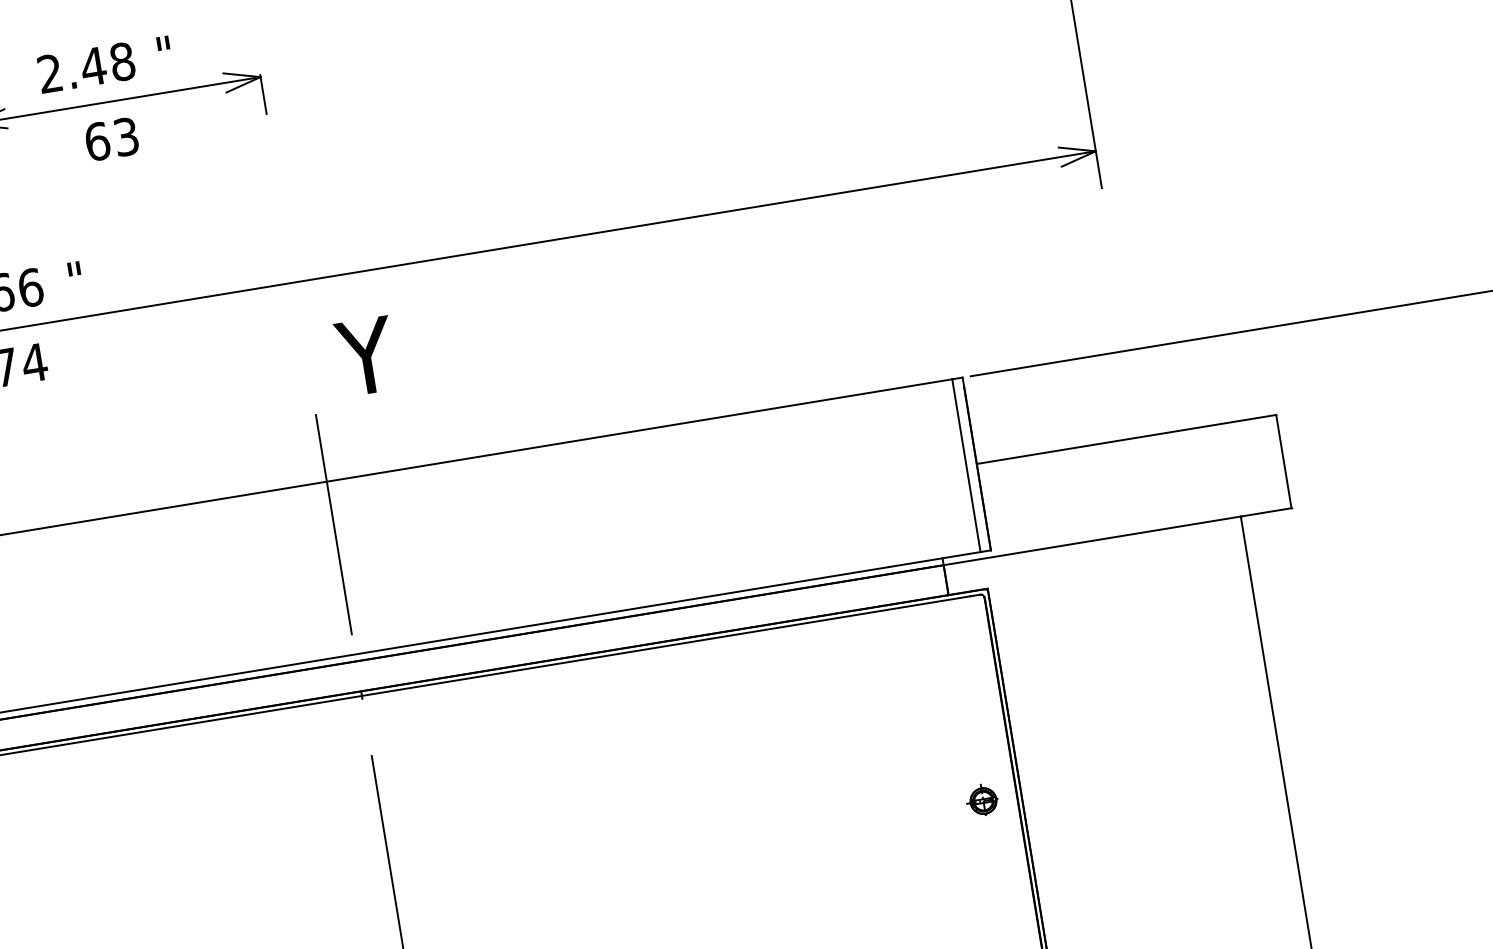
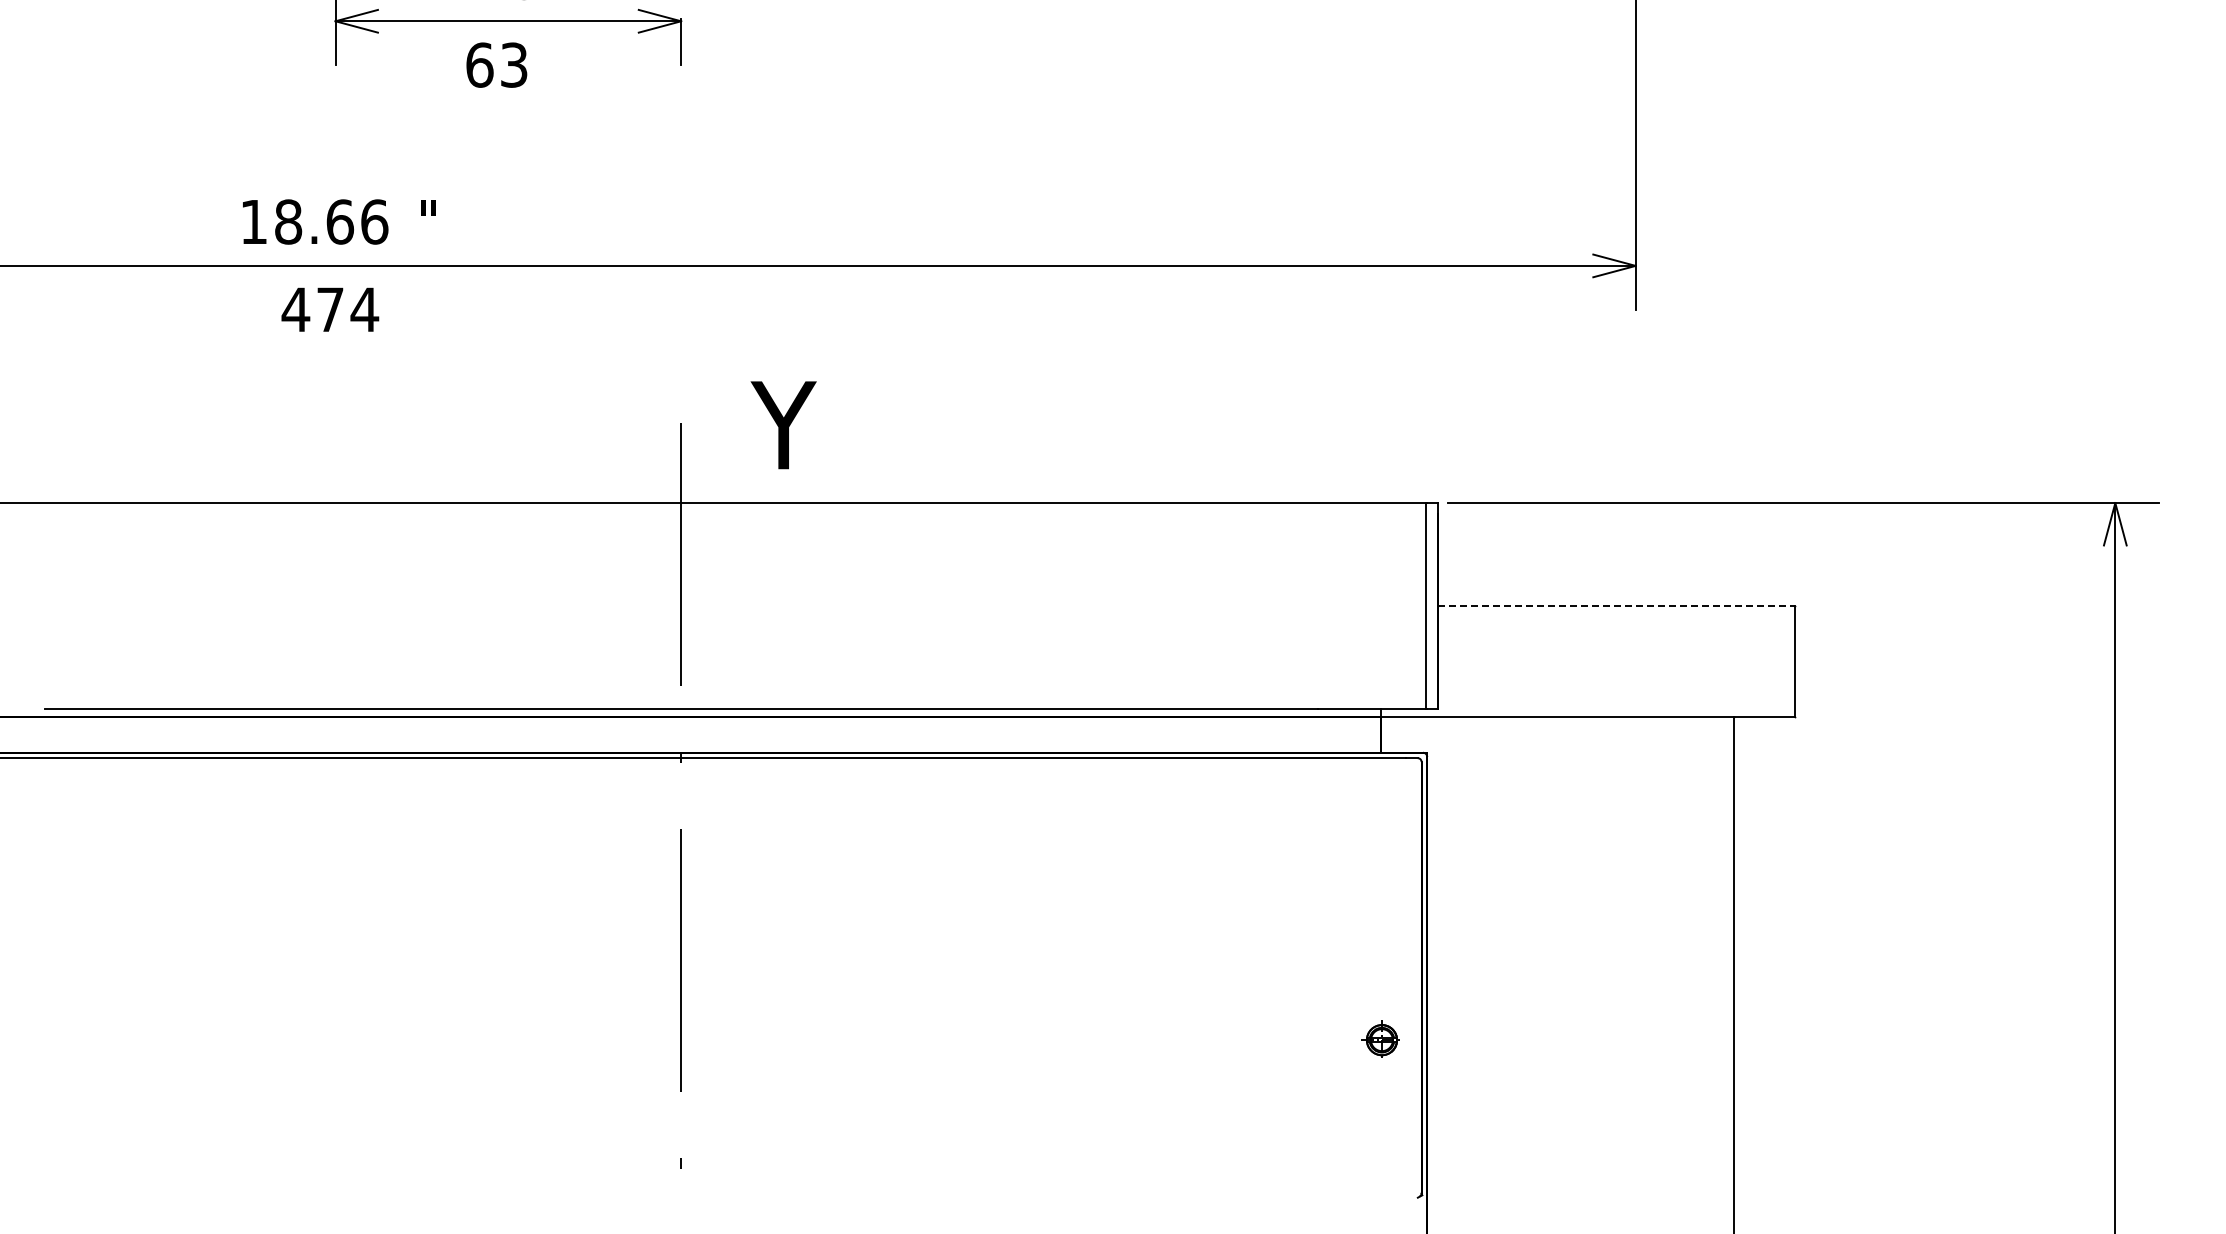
text: (366, 356) -> (783, 425), moved
line: (1127, 438) -> (1617, 605), solid -> dashed
part: (982, 799) -> (1380, 1038), moved

